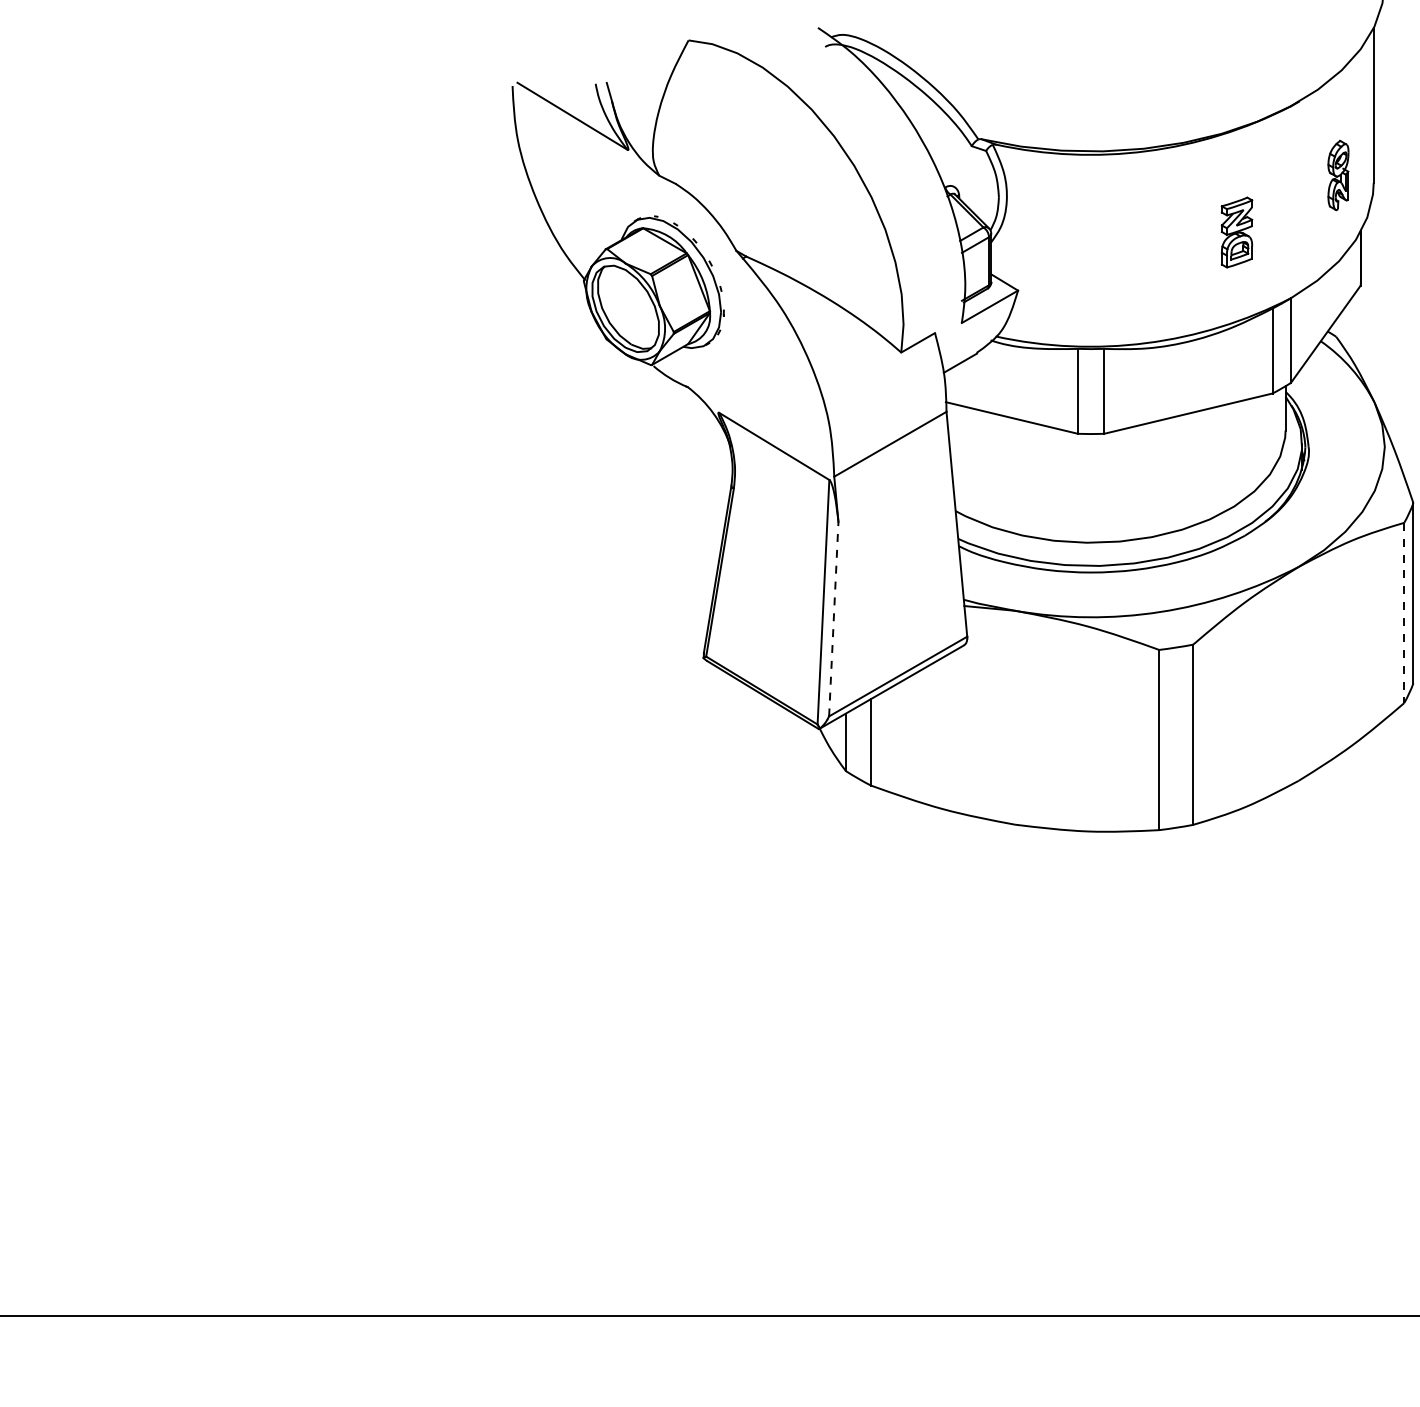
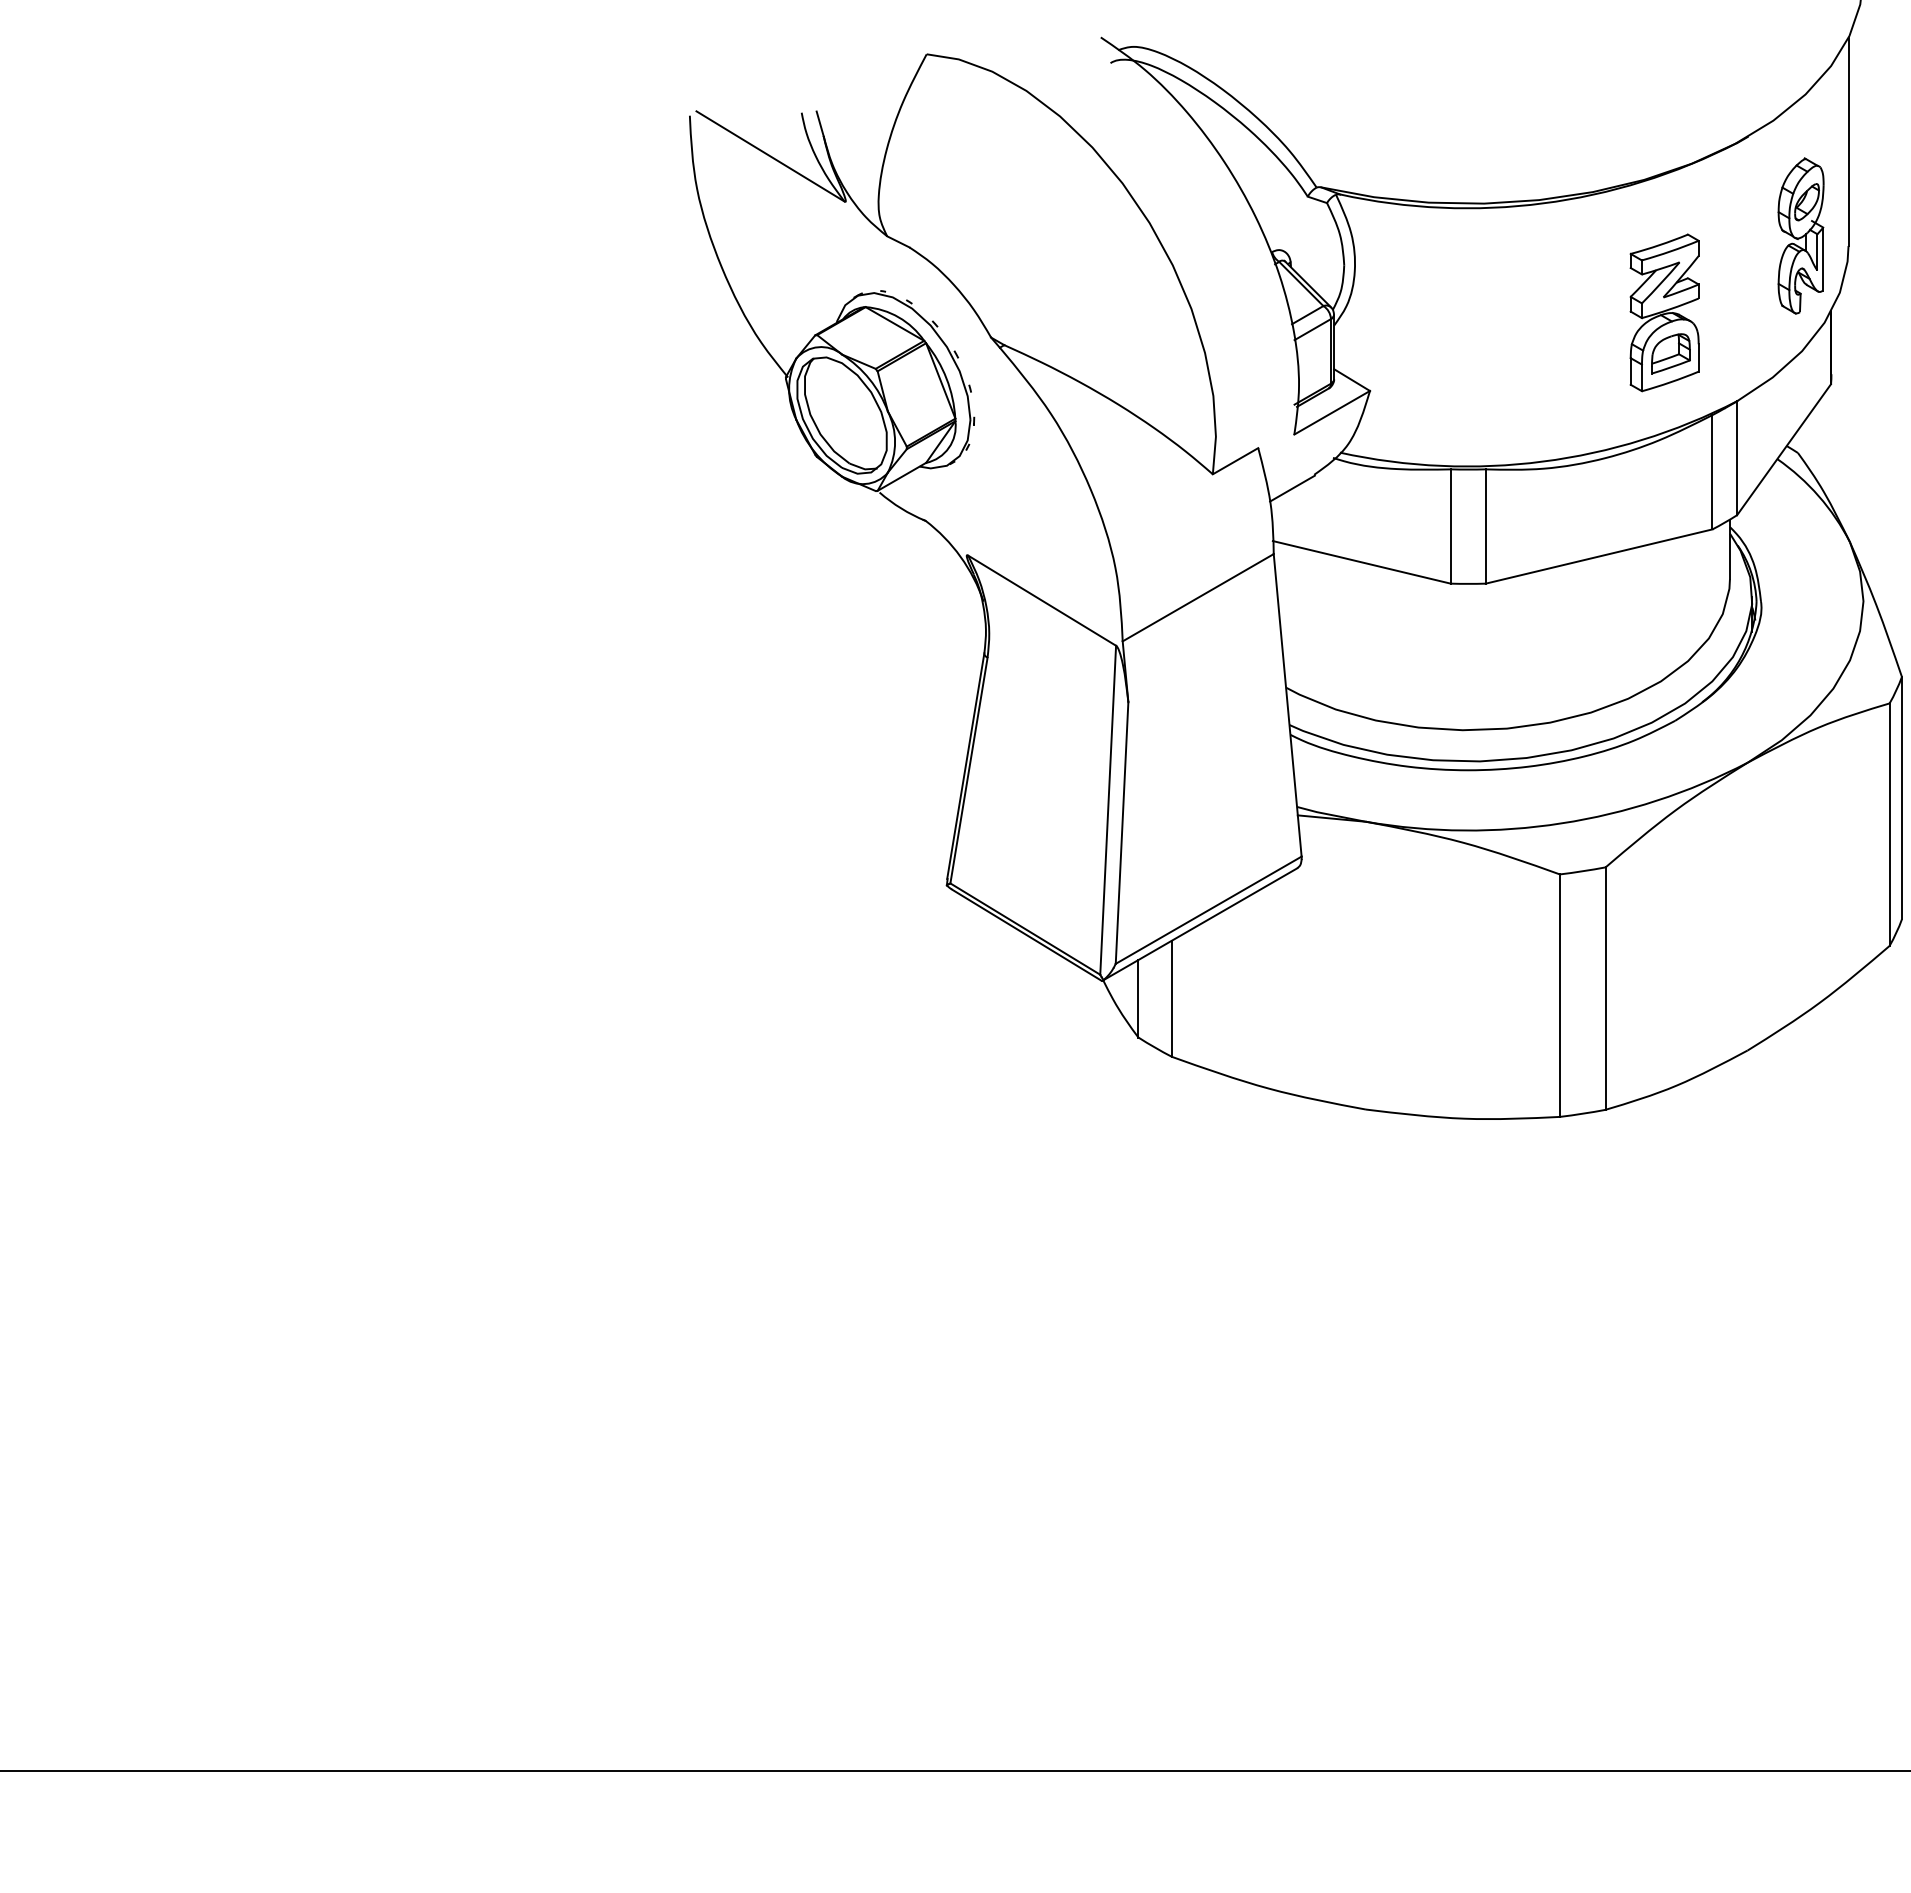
part: (1338, 175) -> (1801, 236), size x1.67
part: (1236, 232) -> (1663, 312), size x1.67
line: (1404, 613) -> (1889, 825), dashed -> solid
line: (833, 618) -> (1121, 832), dashed -> solid

